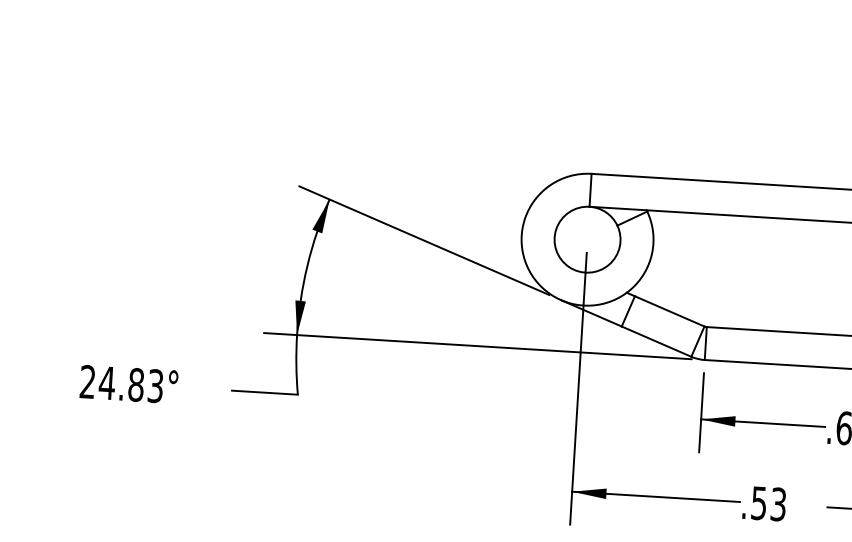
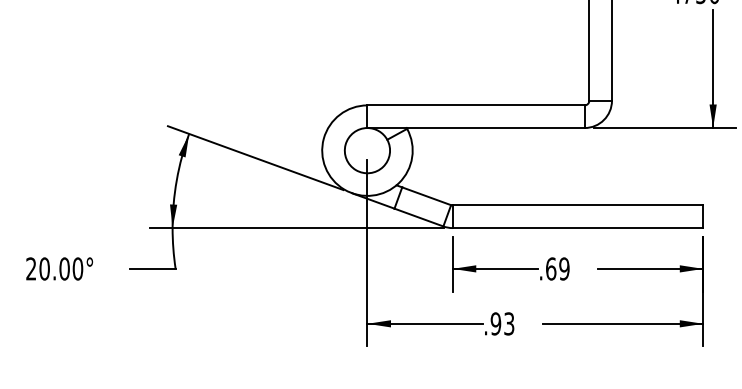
text: (131, 383) -> (61, 268), 24.83° -> 20.00°
text: (758, 502) -> (495, 323), .53 -> .93

